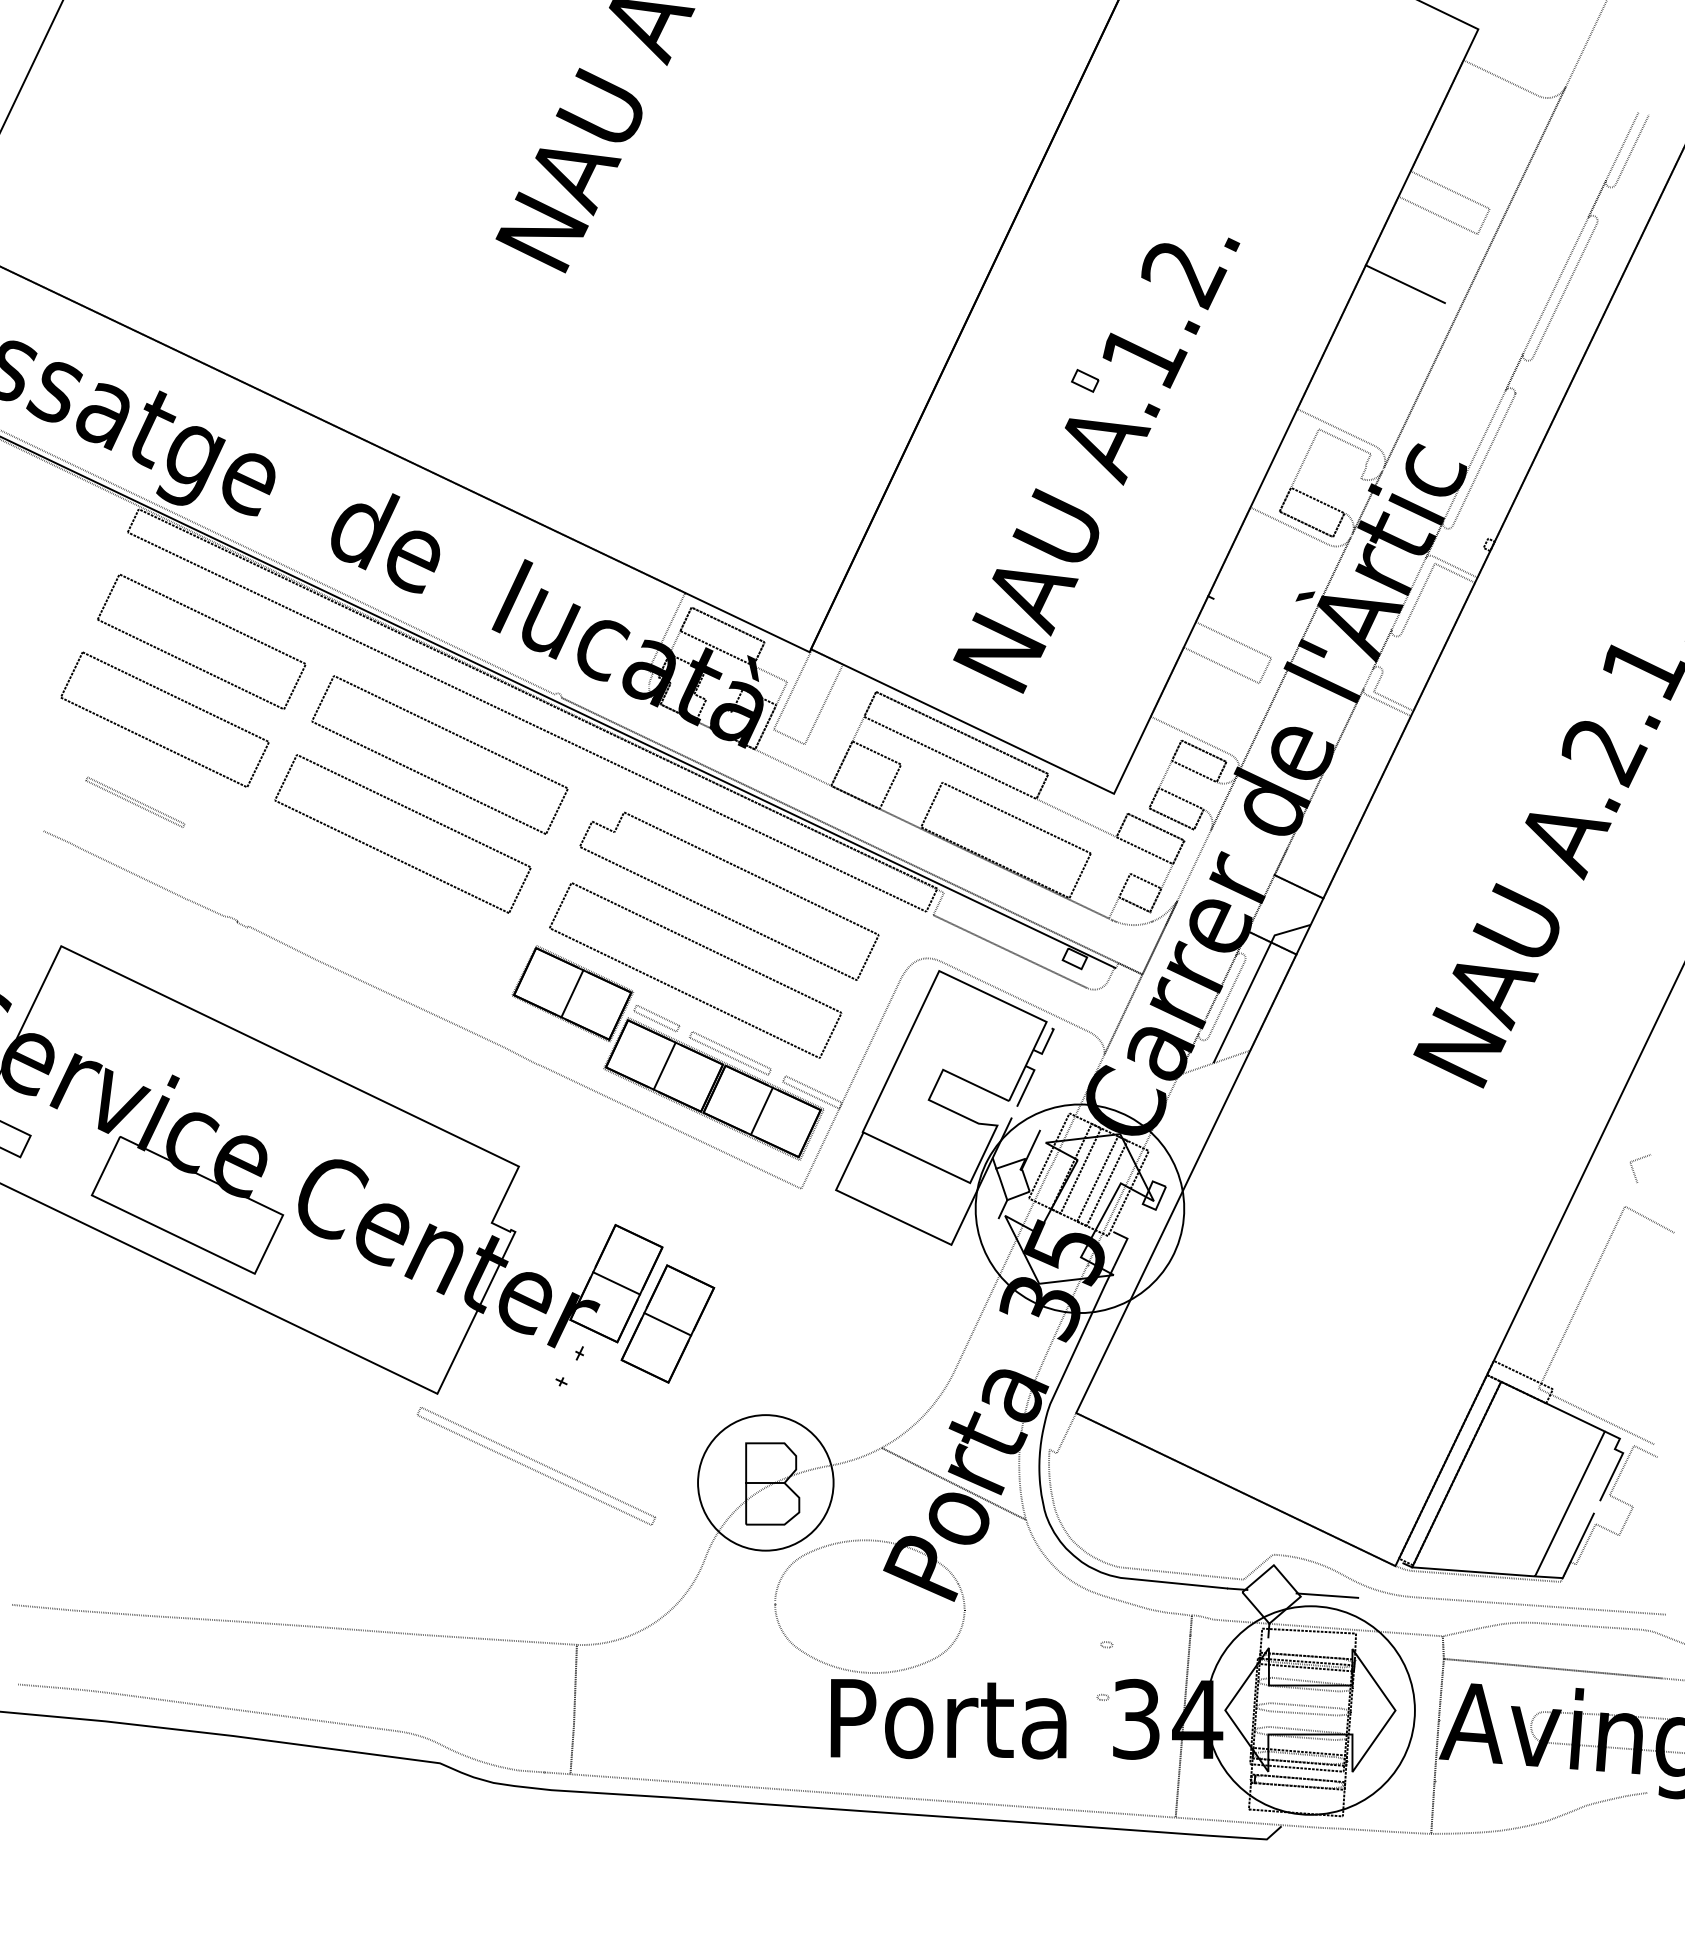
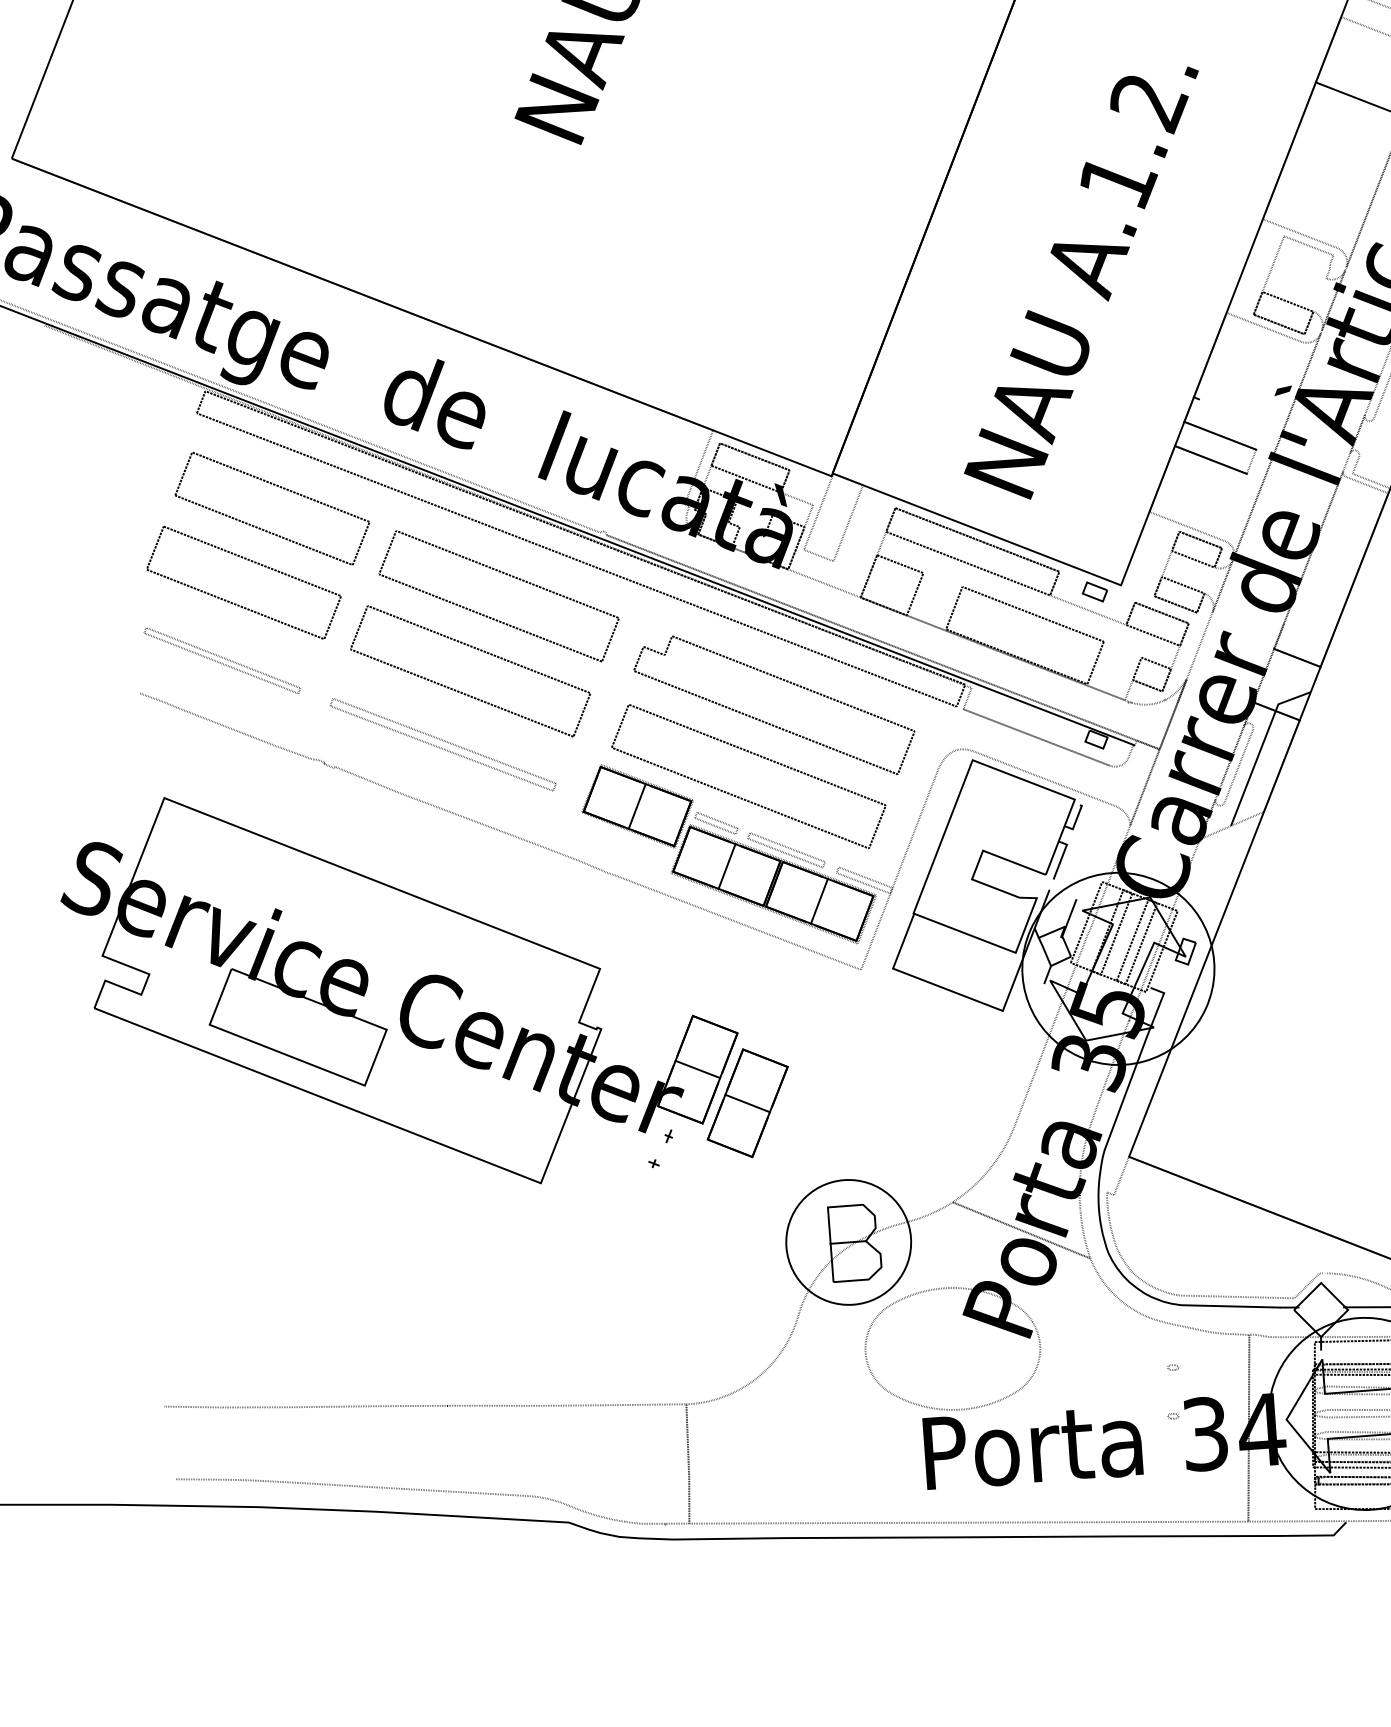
part: (1085, 380) -> (1095, 591), moved
line: (1233, 640) -> (1220, 436), added
line: (1221, 665) -> (1210, 460), added
part: (135, 802) -> (222, 660), size x1.67
part: (536, 1466) -> (443, 745), moved

